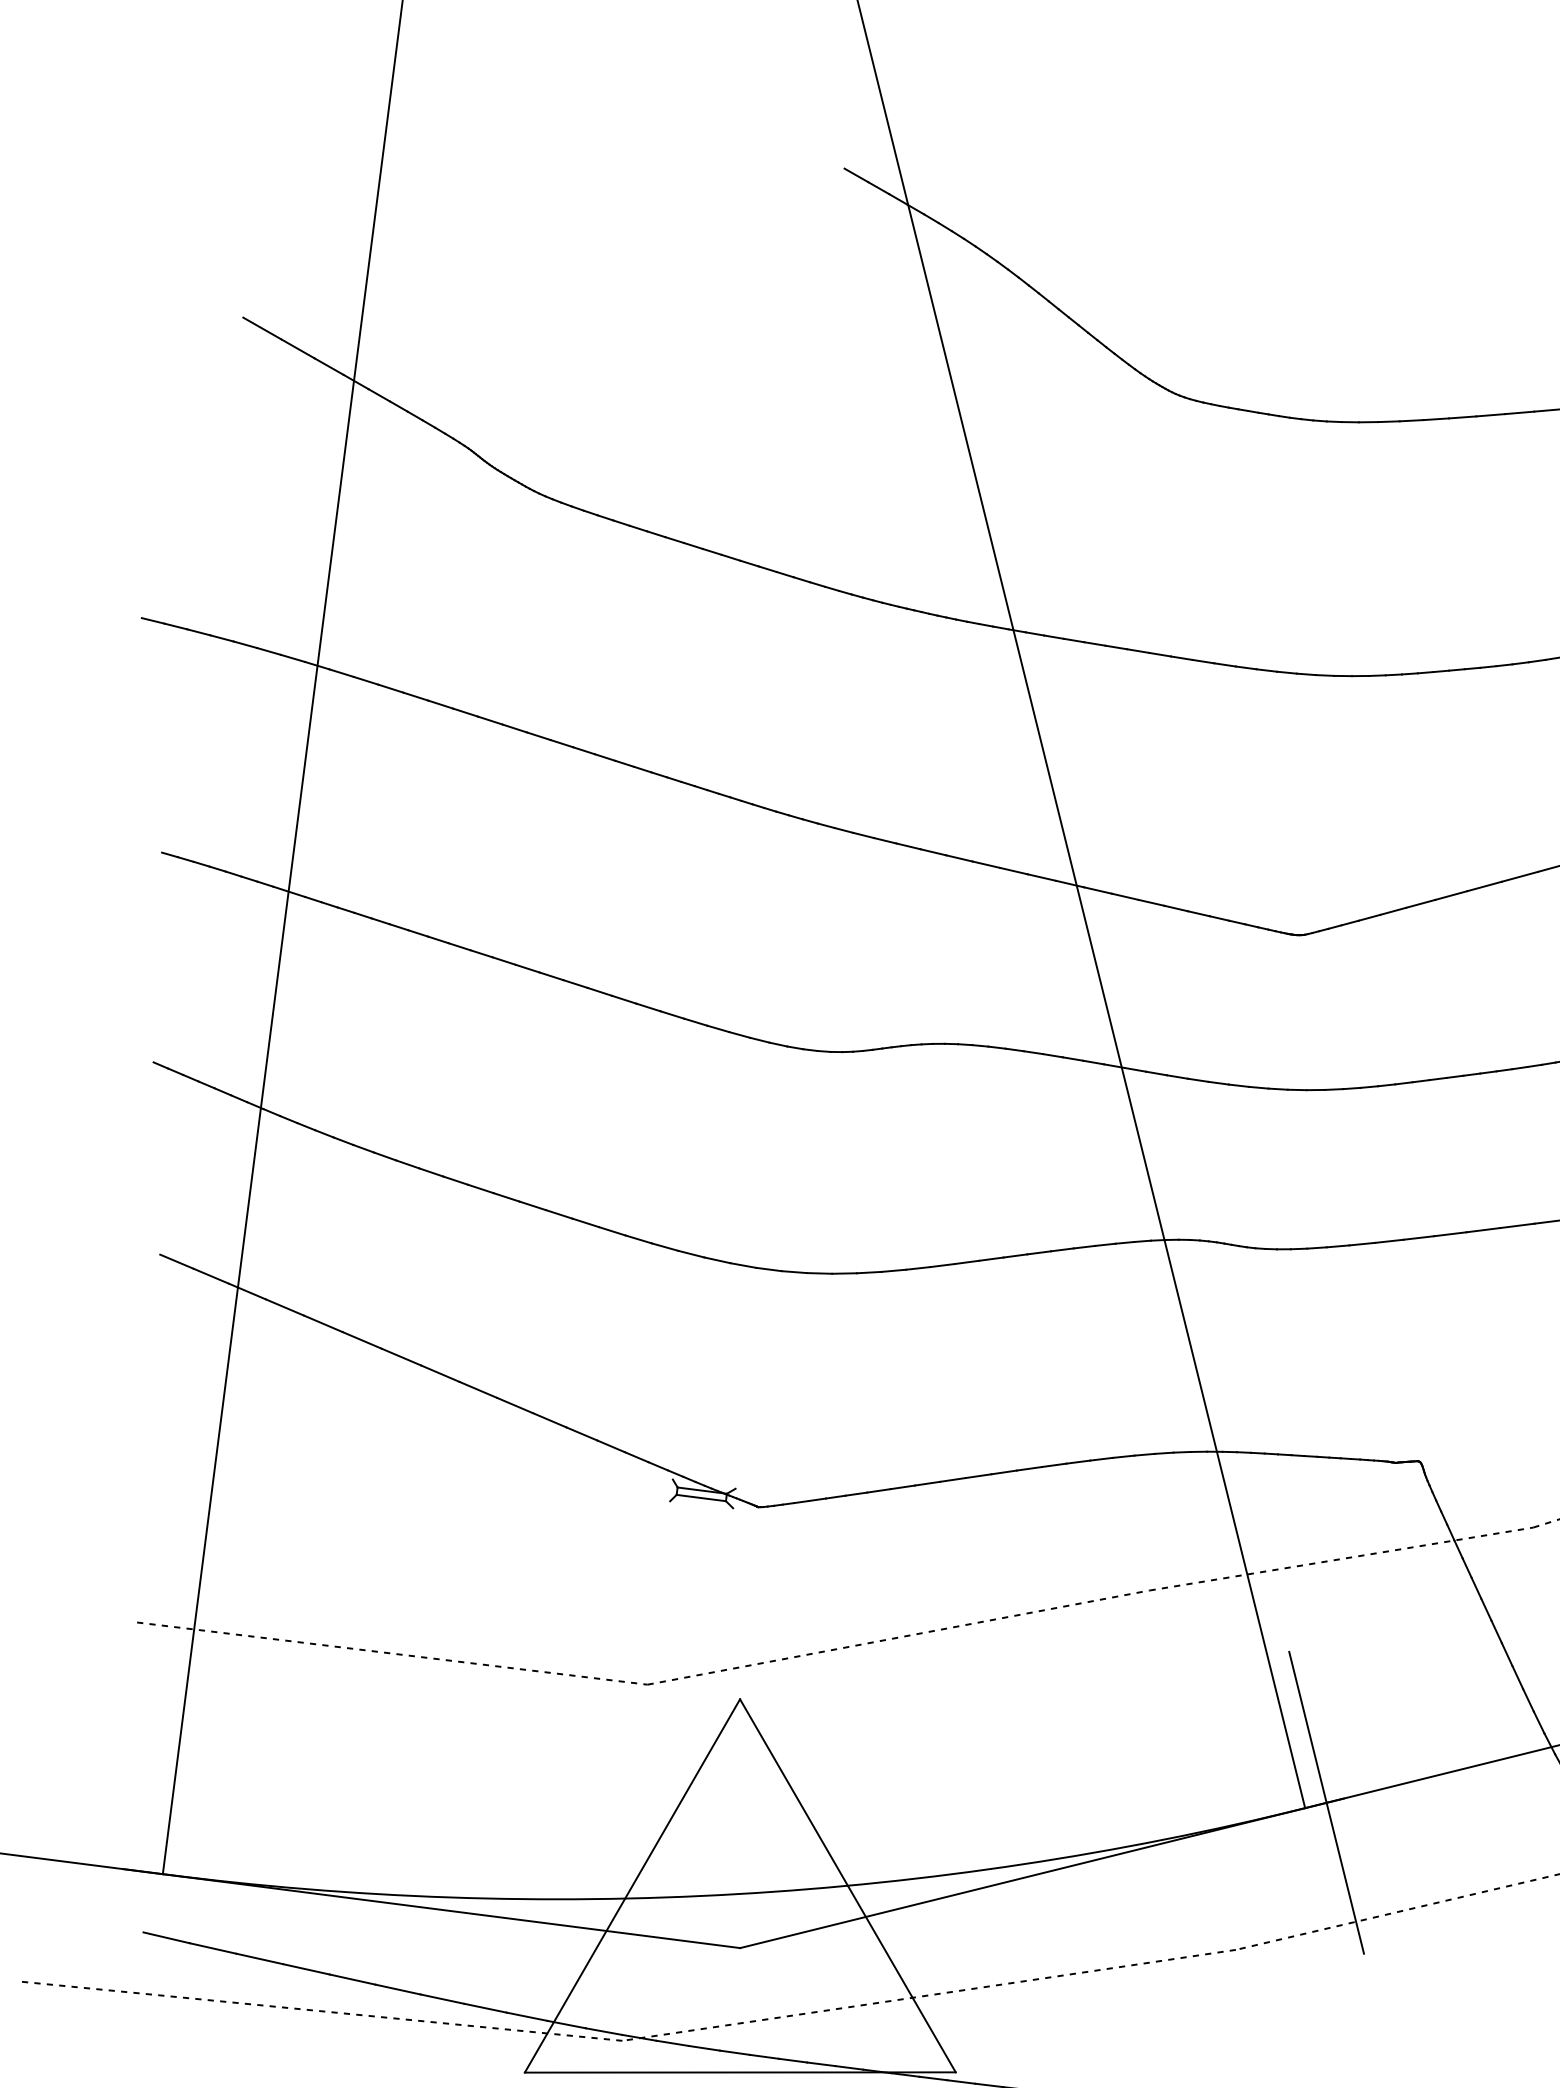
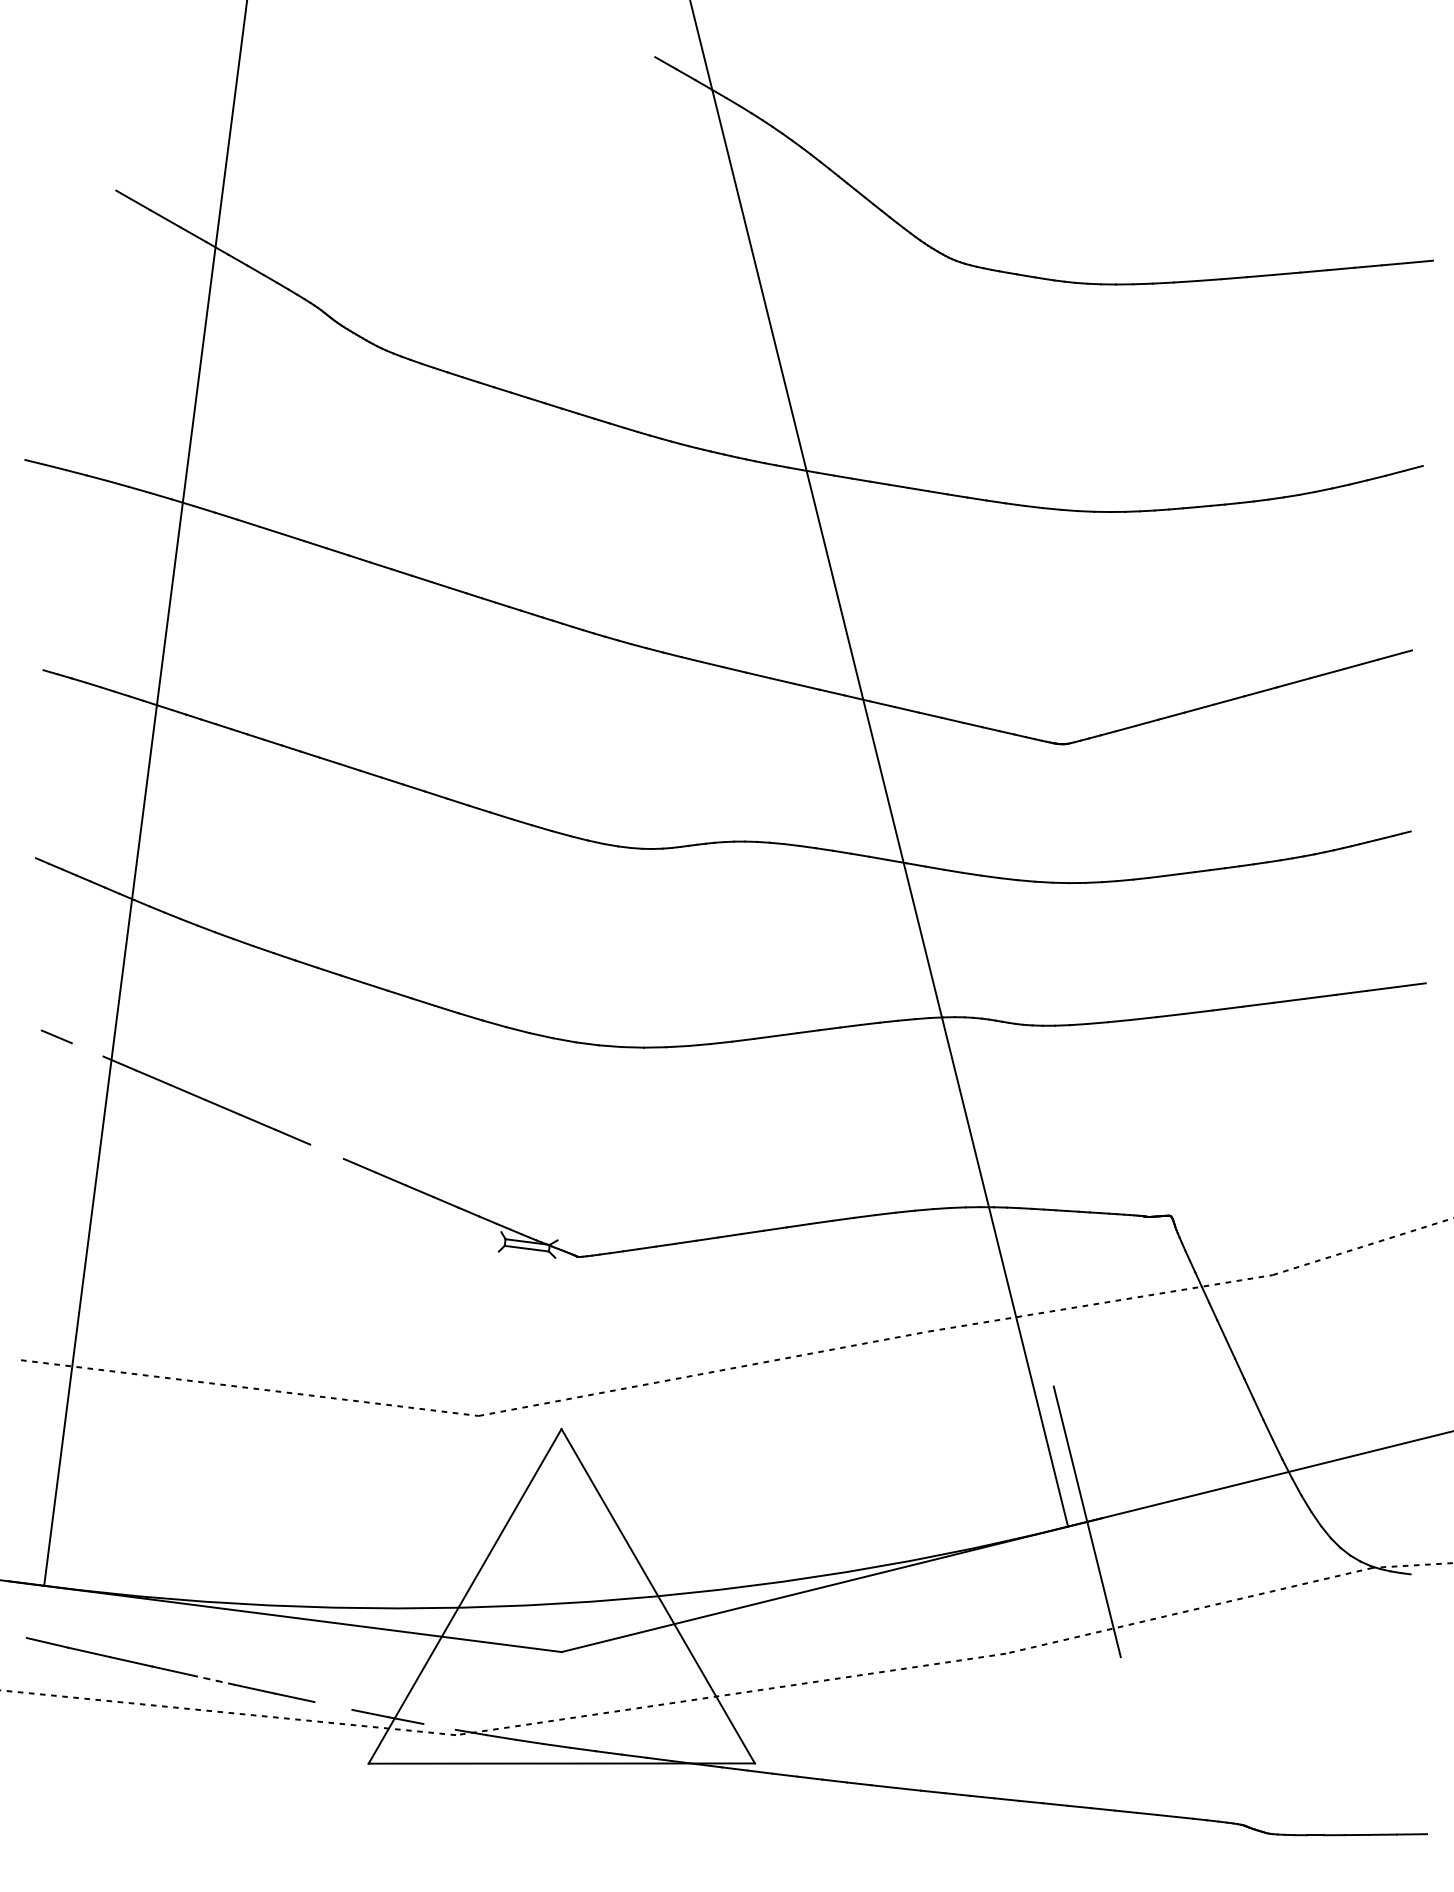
line: (211, 1275) -> (87, 1049), removed
line: (477, 1389) -> (326, 1151), removed
line: (351, 1979) -> (213, 1680), solid -> dashed
line: (485, 2007) -> (333, 1705), removed
line: (603, 2031) -> (439, 1726), removed

